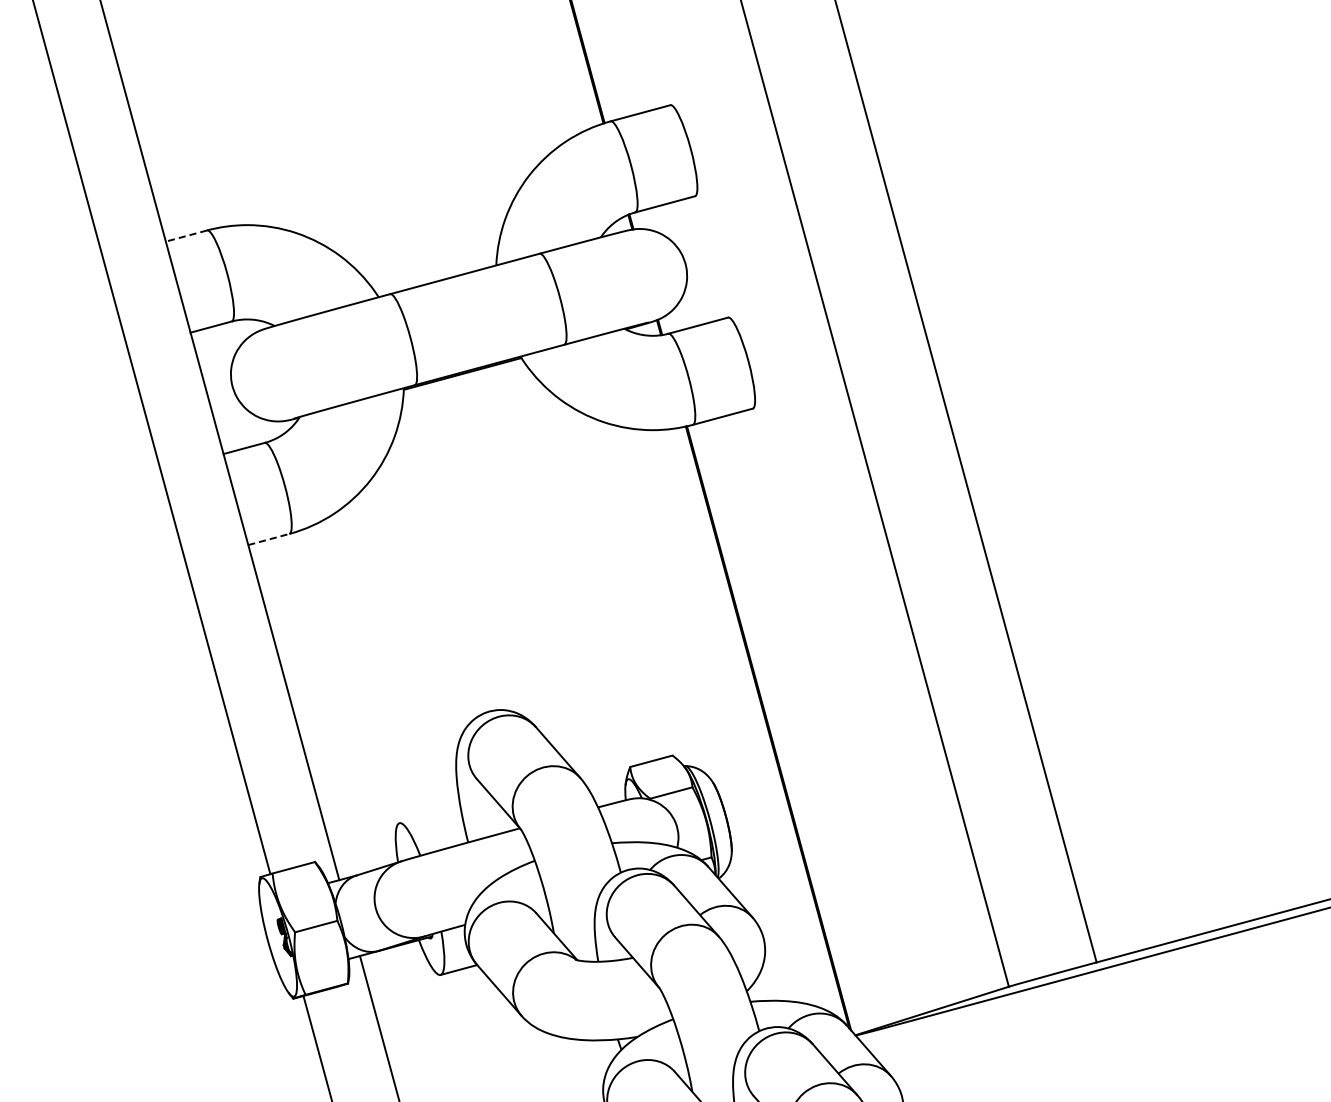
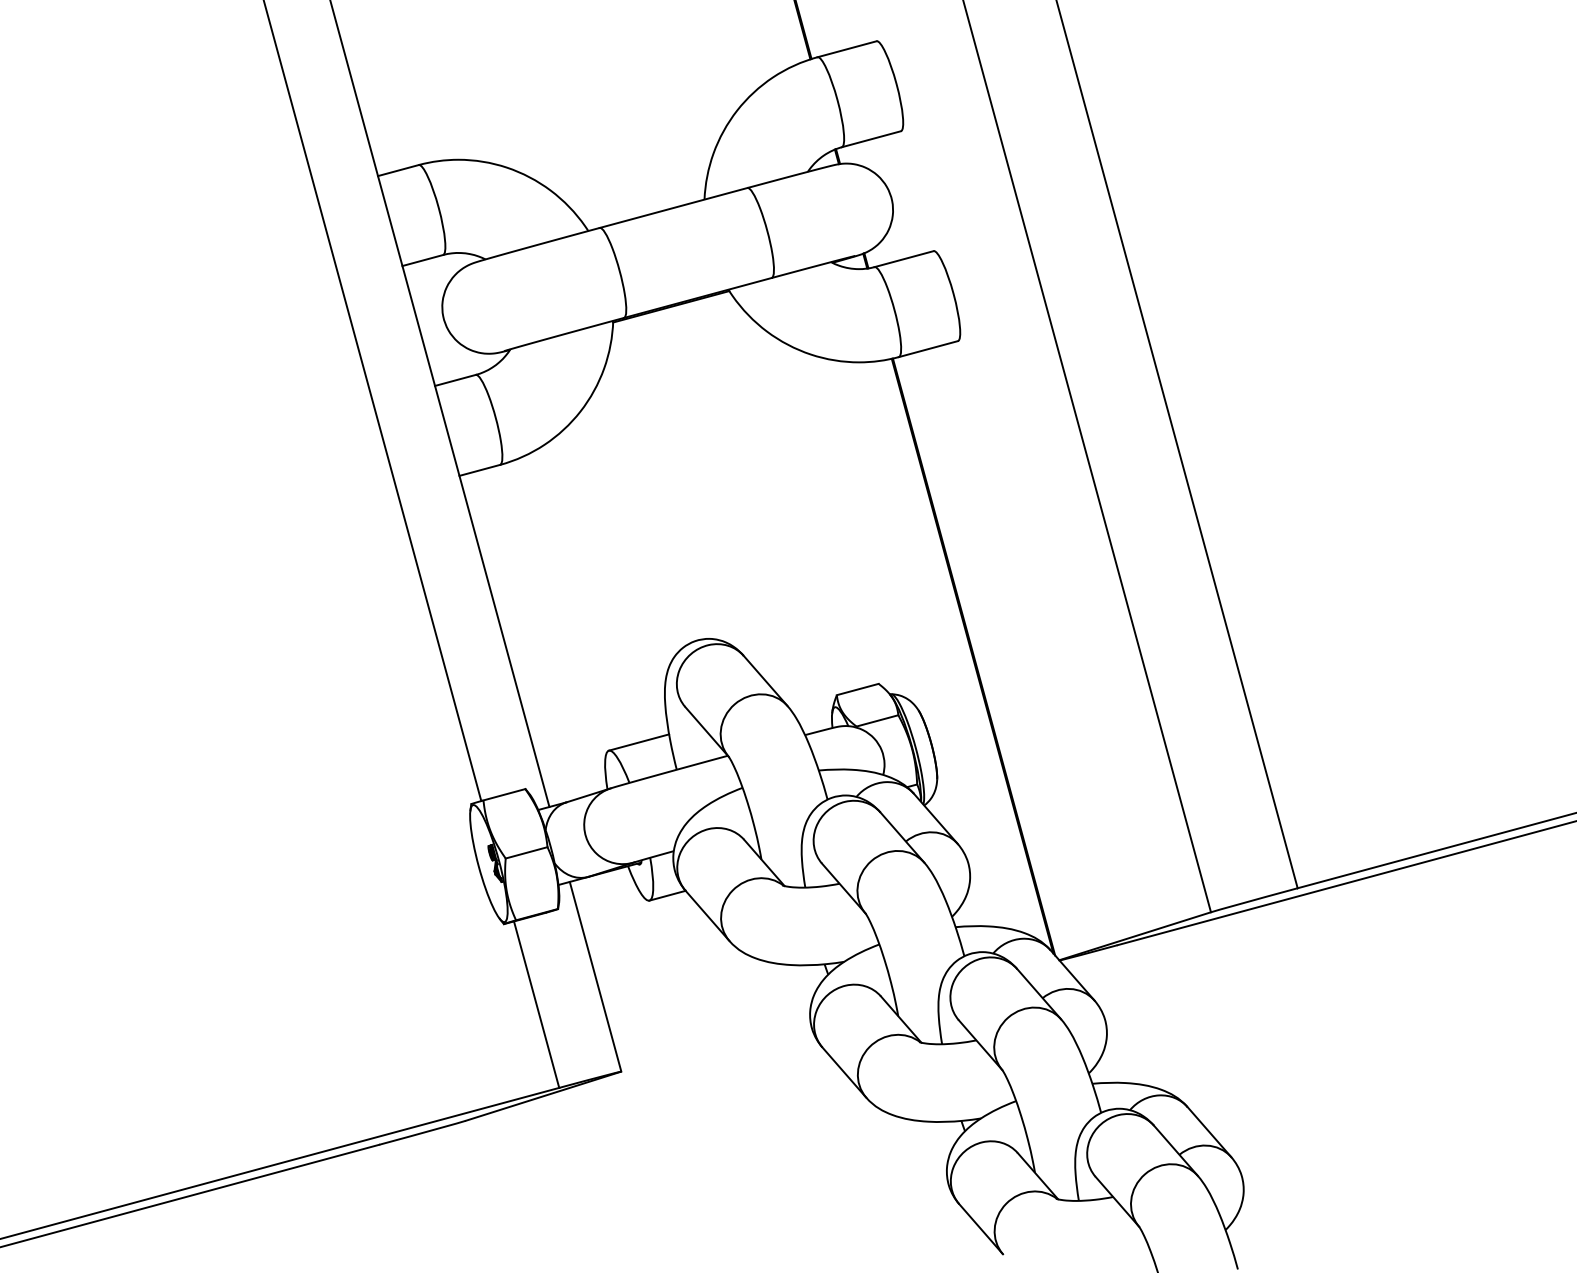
line: (185, 235) -> (397, 170), dashed -> solid
line: (269, 539) -> (480, 470), dashed -> solid
line: (429, 814) -> (638, 742), added

